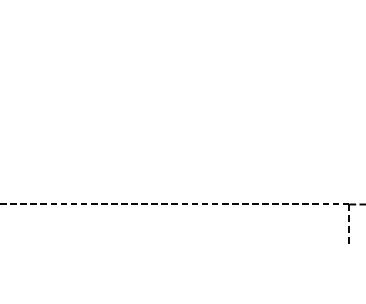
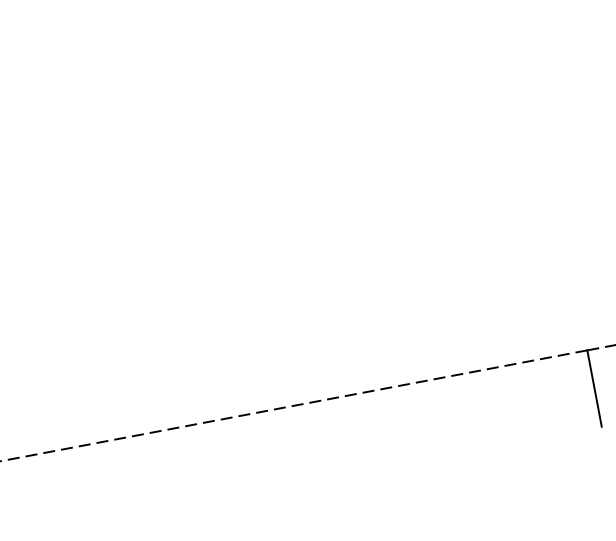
line: (349, 226) -> (594, 389), dashed -> solid

